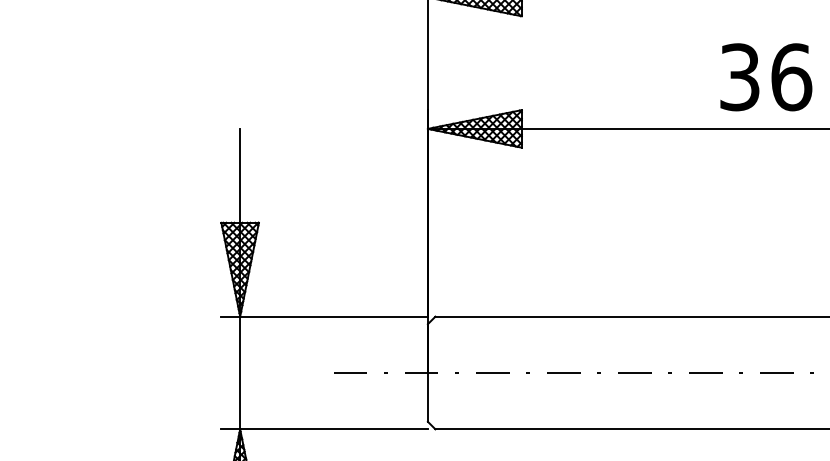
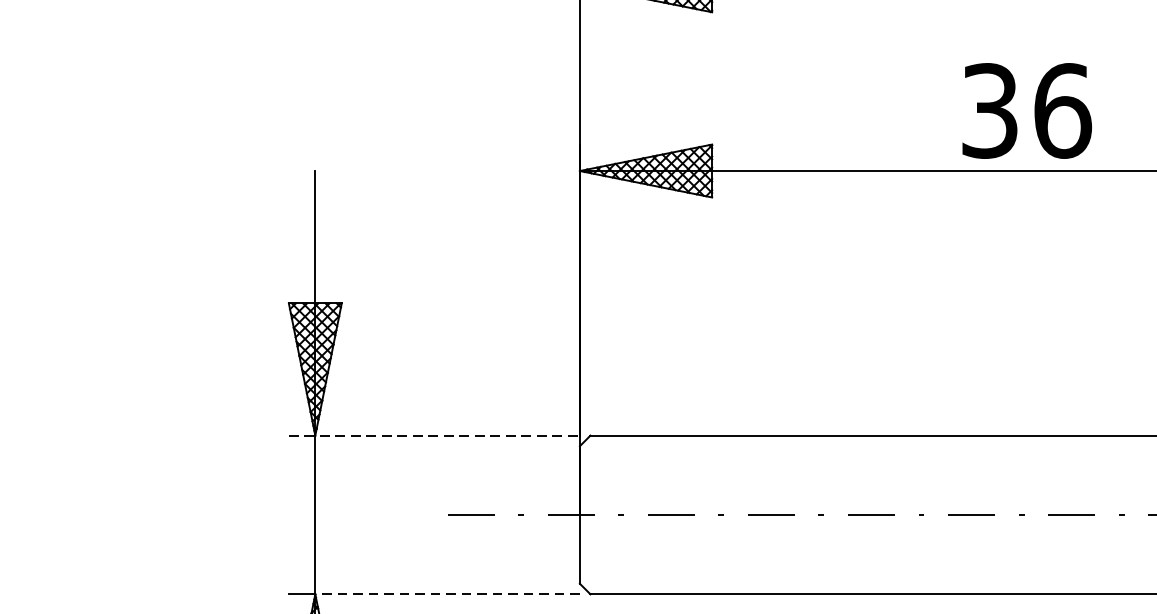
text: (766, 77) -> (1027, 111), moved
line: (325, 316) -> (435, 435), solid -> dashed
line: (334, 429) -> (448, 594), solid -> dashed

